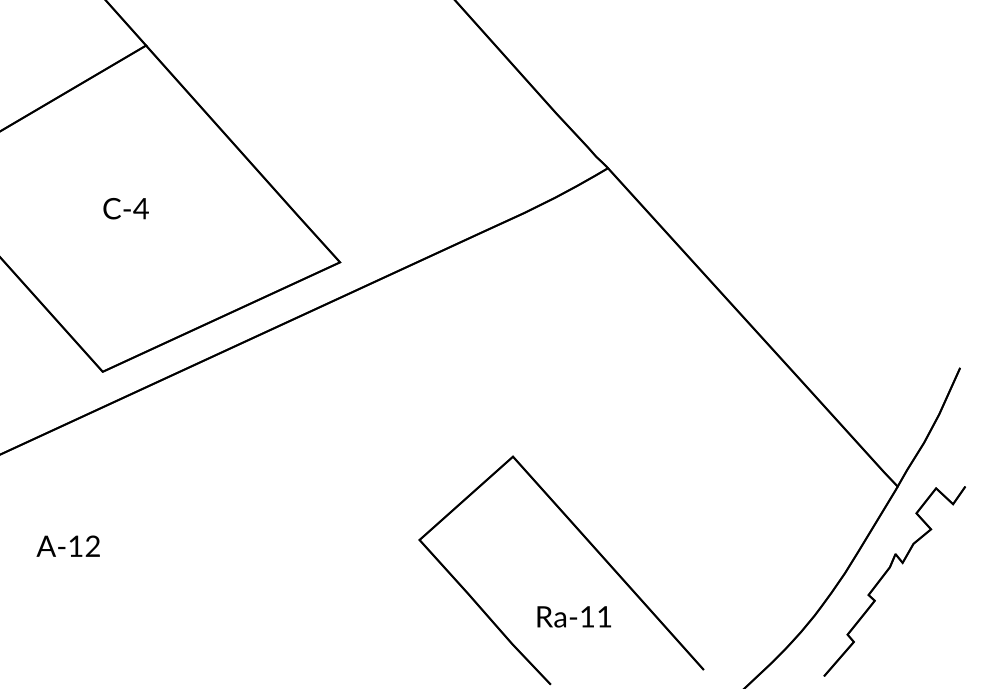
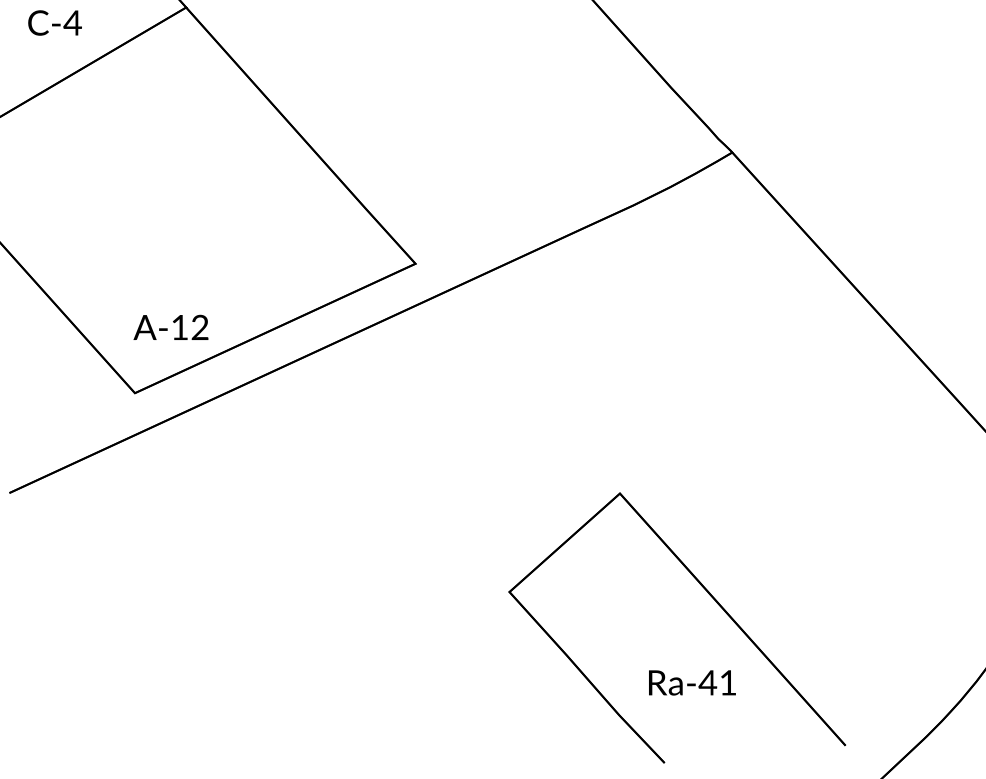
text: (125, 208) -> (54, 22), moved
text: (67, 545) -> (170, 326), moved
text: (587, 616) -> (708, 682), Ra-11 -> Ra-41

